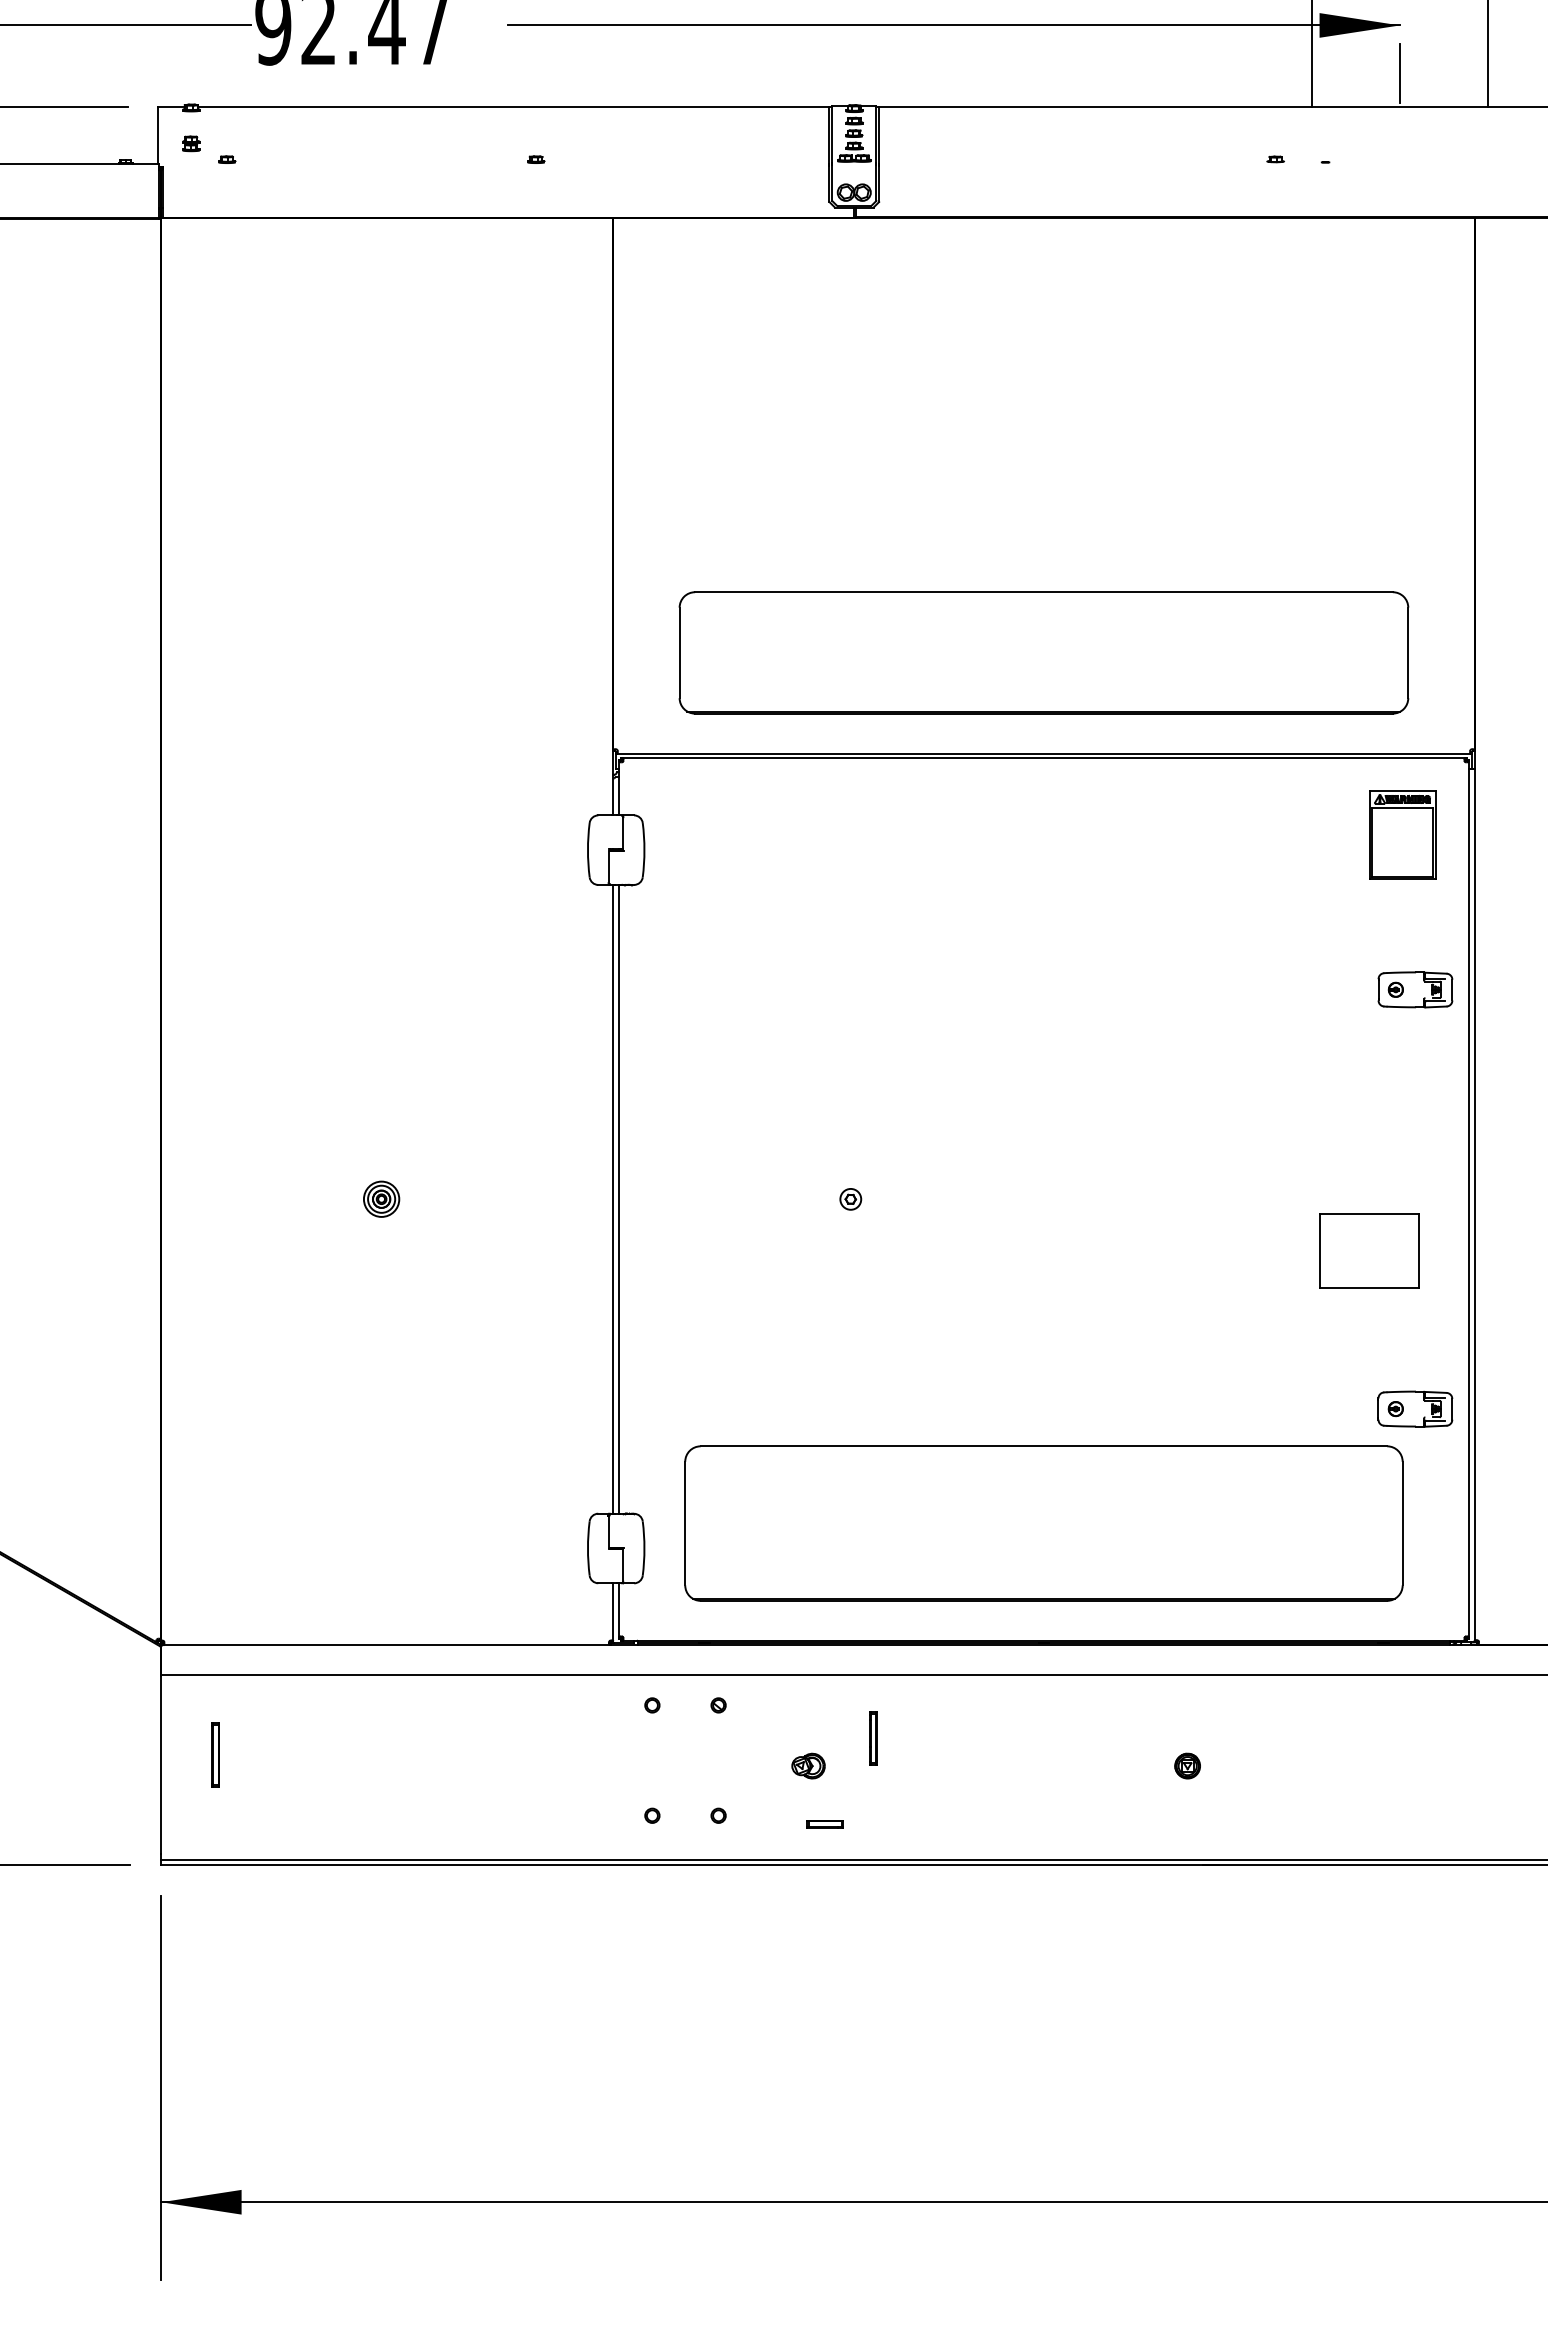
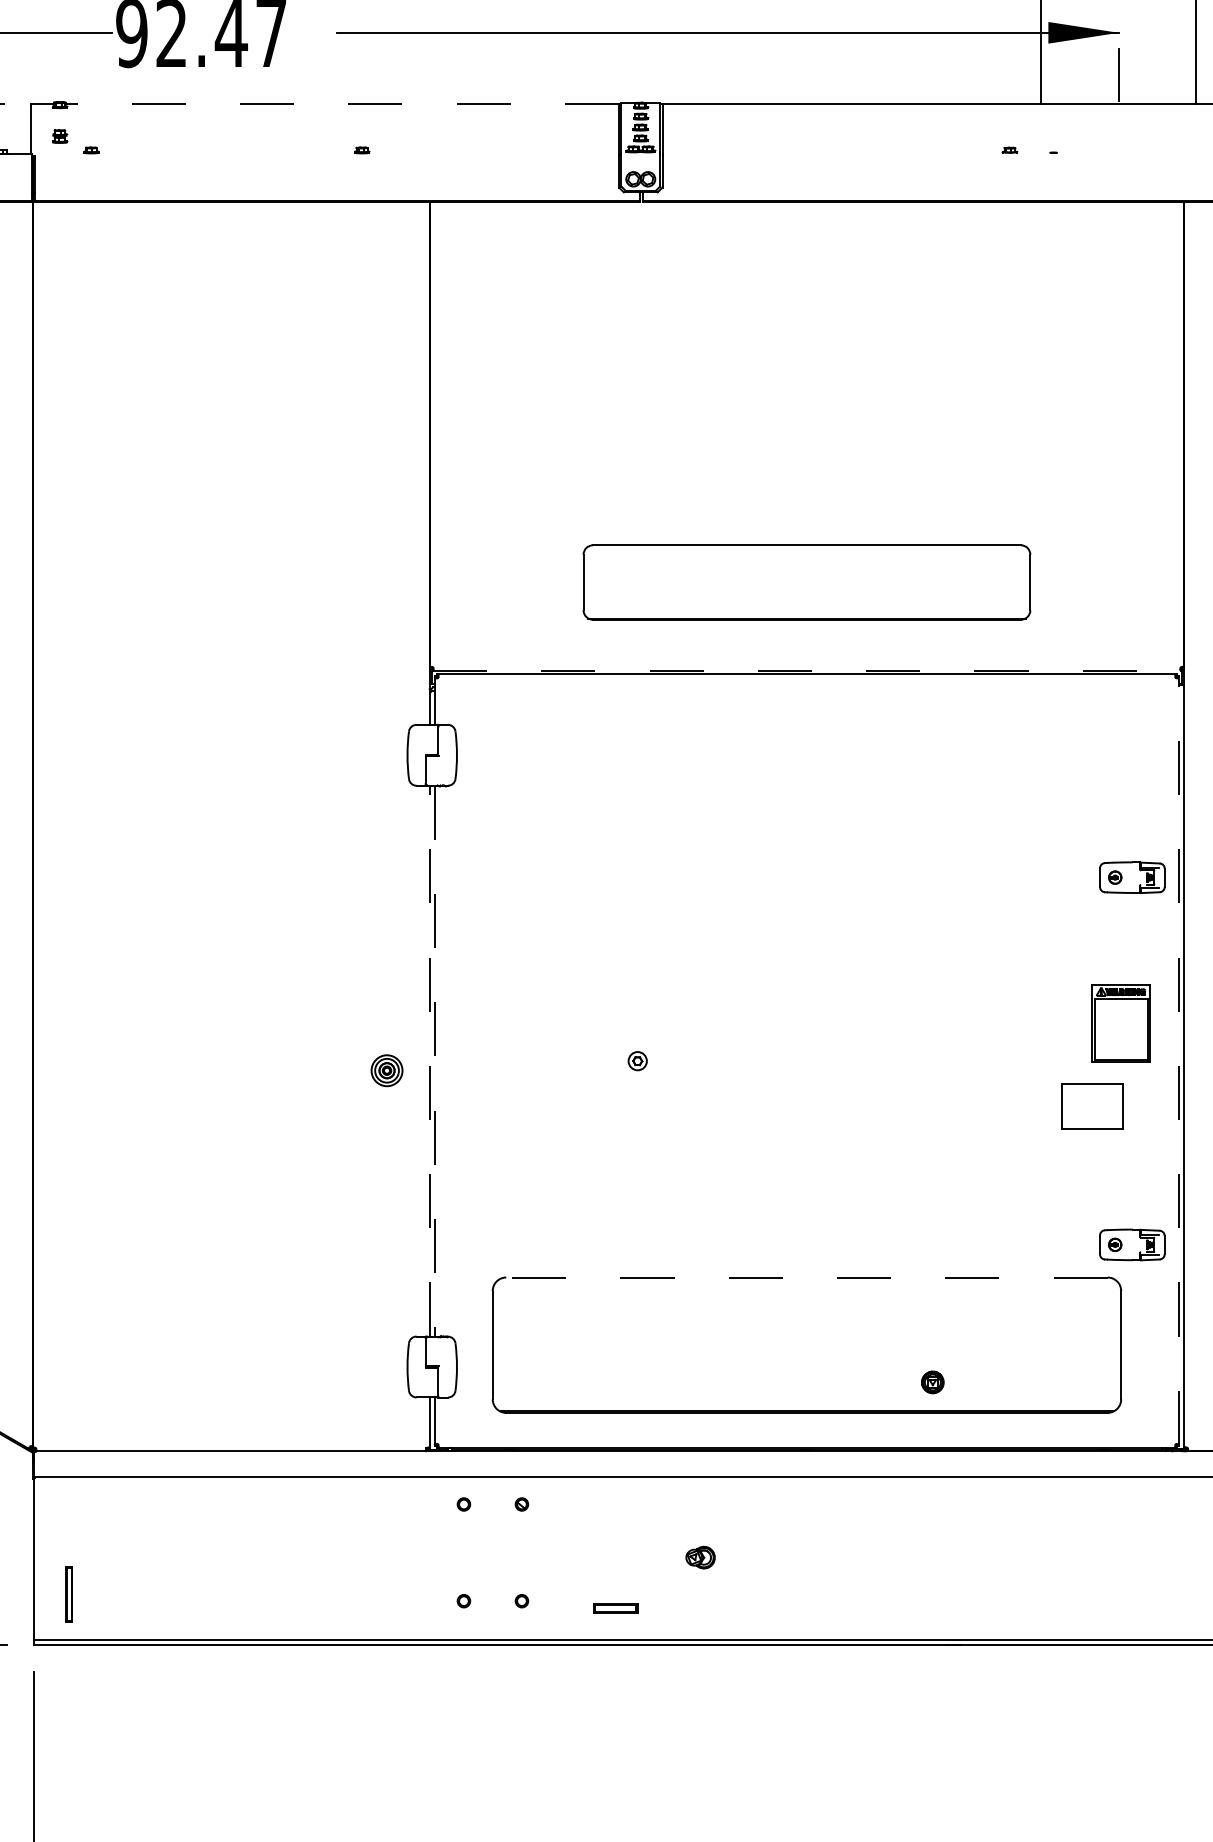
line: (513, 107) -> (342, 104), solid -> dashed
part: (1043, 652) -> (806, 582), size x0.7
line: (1043, 753) -> (806, 670), solid -> dashed
part: (1402, 834) -> (1121, 1022), moved
part: (381, 1198) -> (386, 1070), moved
line: (613, 1198) -> (429, 1060), solid -> dashed
line: (619, 1199) -> (435, 1061), solid -> dashed
line: (1468, 1199) -> (1178, 1061), solid -> dashed
part: (1369, 1250) -> (1092, 1105), size x0.7
line: (1043, 1446) -> (806, 1277), solid -> dashed
part: (873, 1738) -> (657, 1533), removed
part: (215, 1754) -> (68, 1593), moved
part: (808, 1765) -> (700, 1557), moved
part: (1187, 1765) -> (932, 1381), moved
part: (824, 1824) -> (614, 1608), size x1.4

